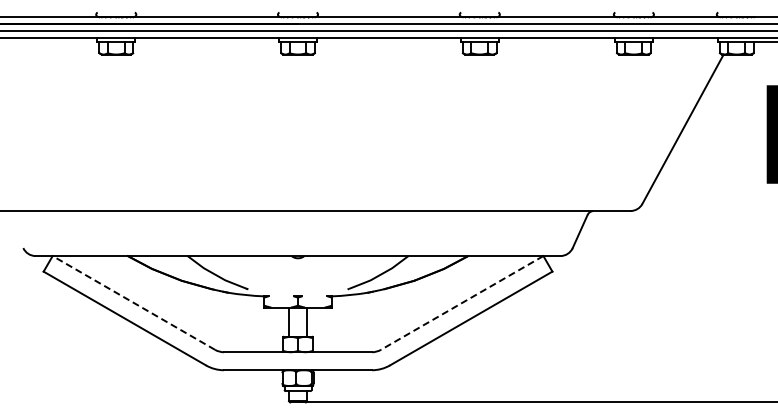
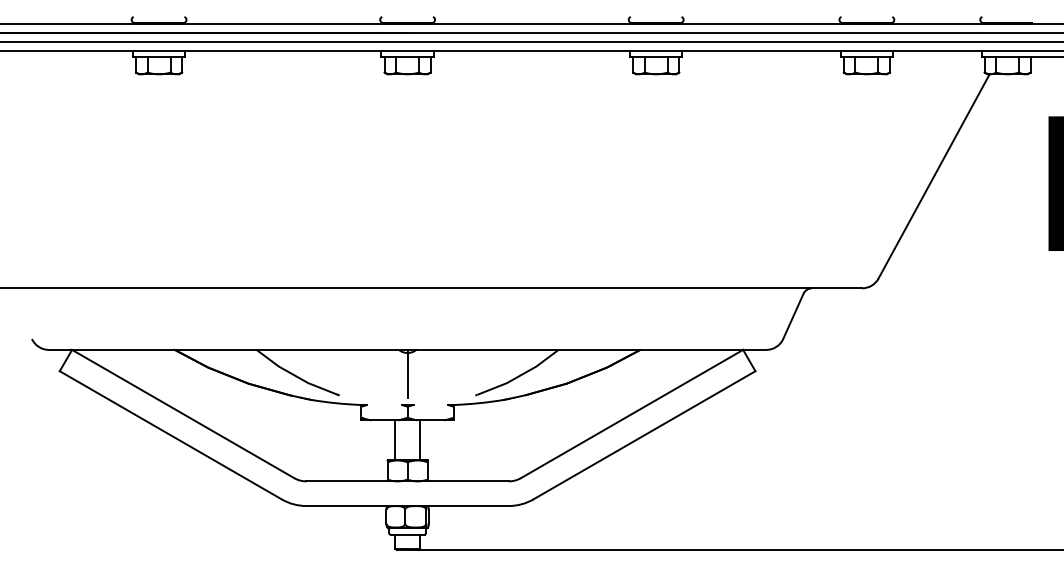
line: (298, 273) -> (408, 373), added
line: (133, 302) -> (182, 413), dashed -> solid
line: (462, 302) -> (632, 413), dashed -> solid

